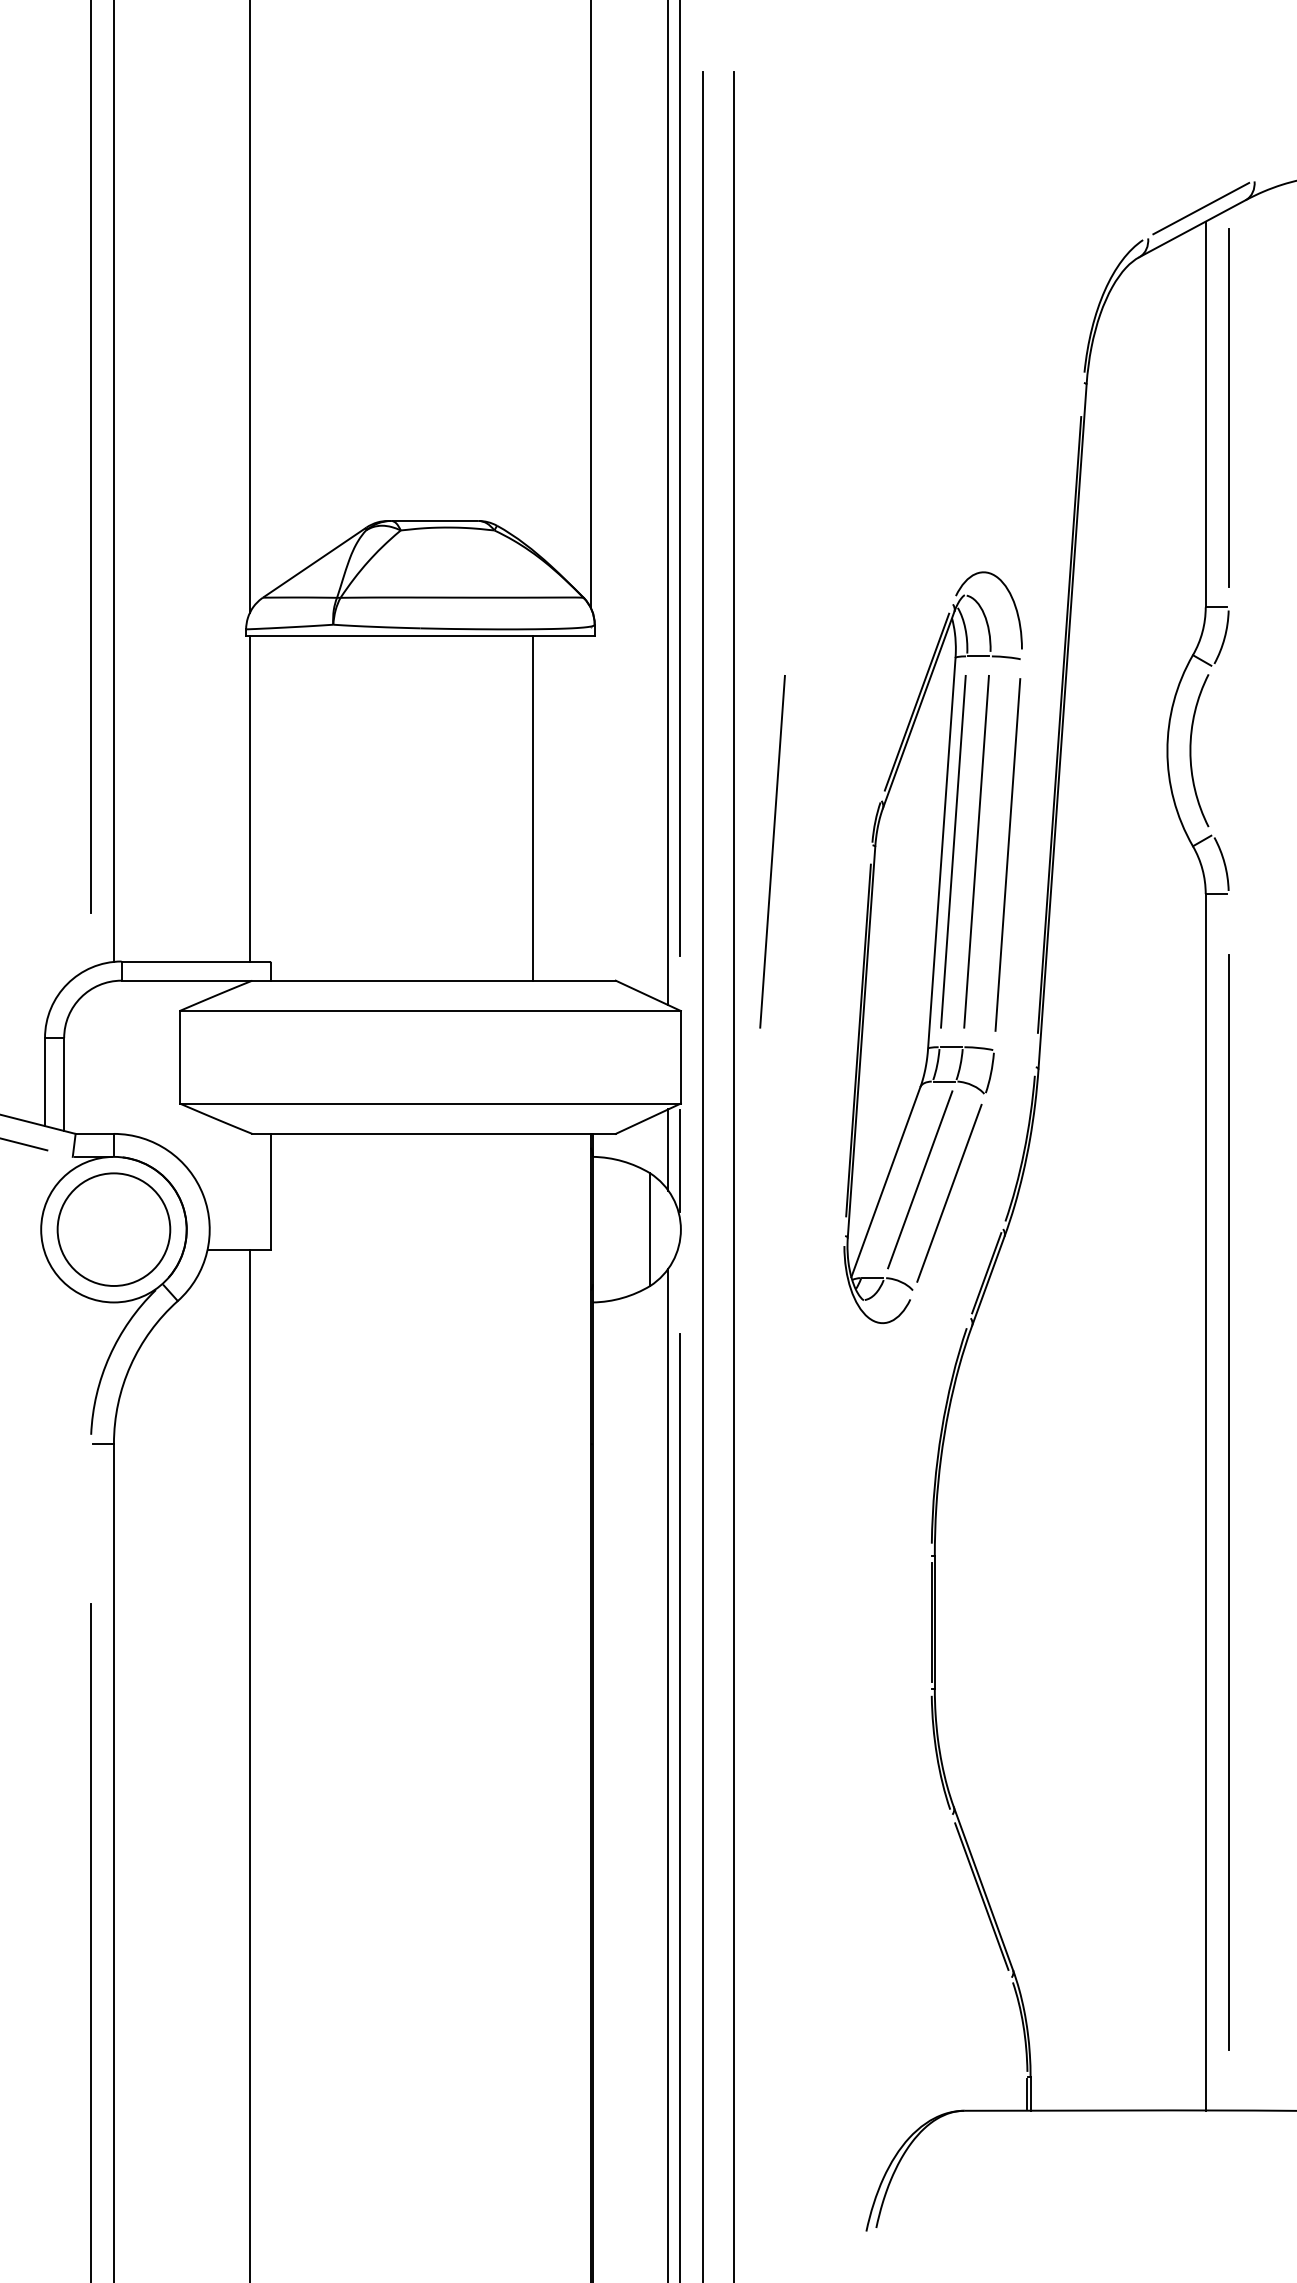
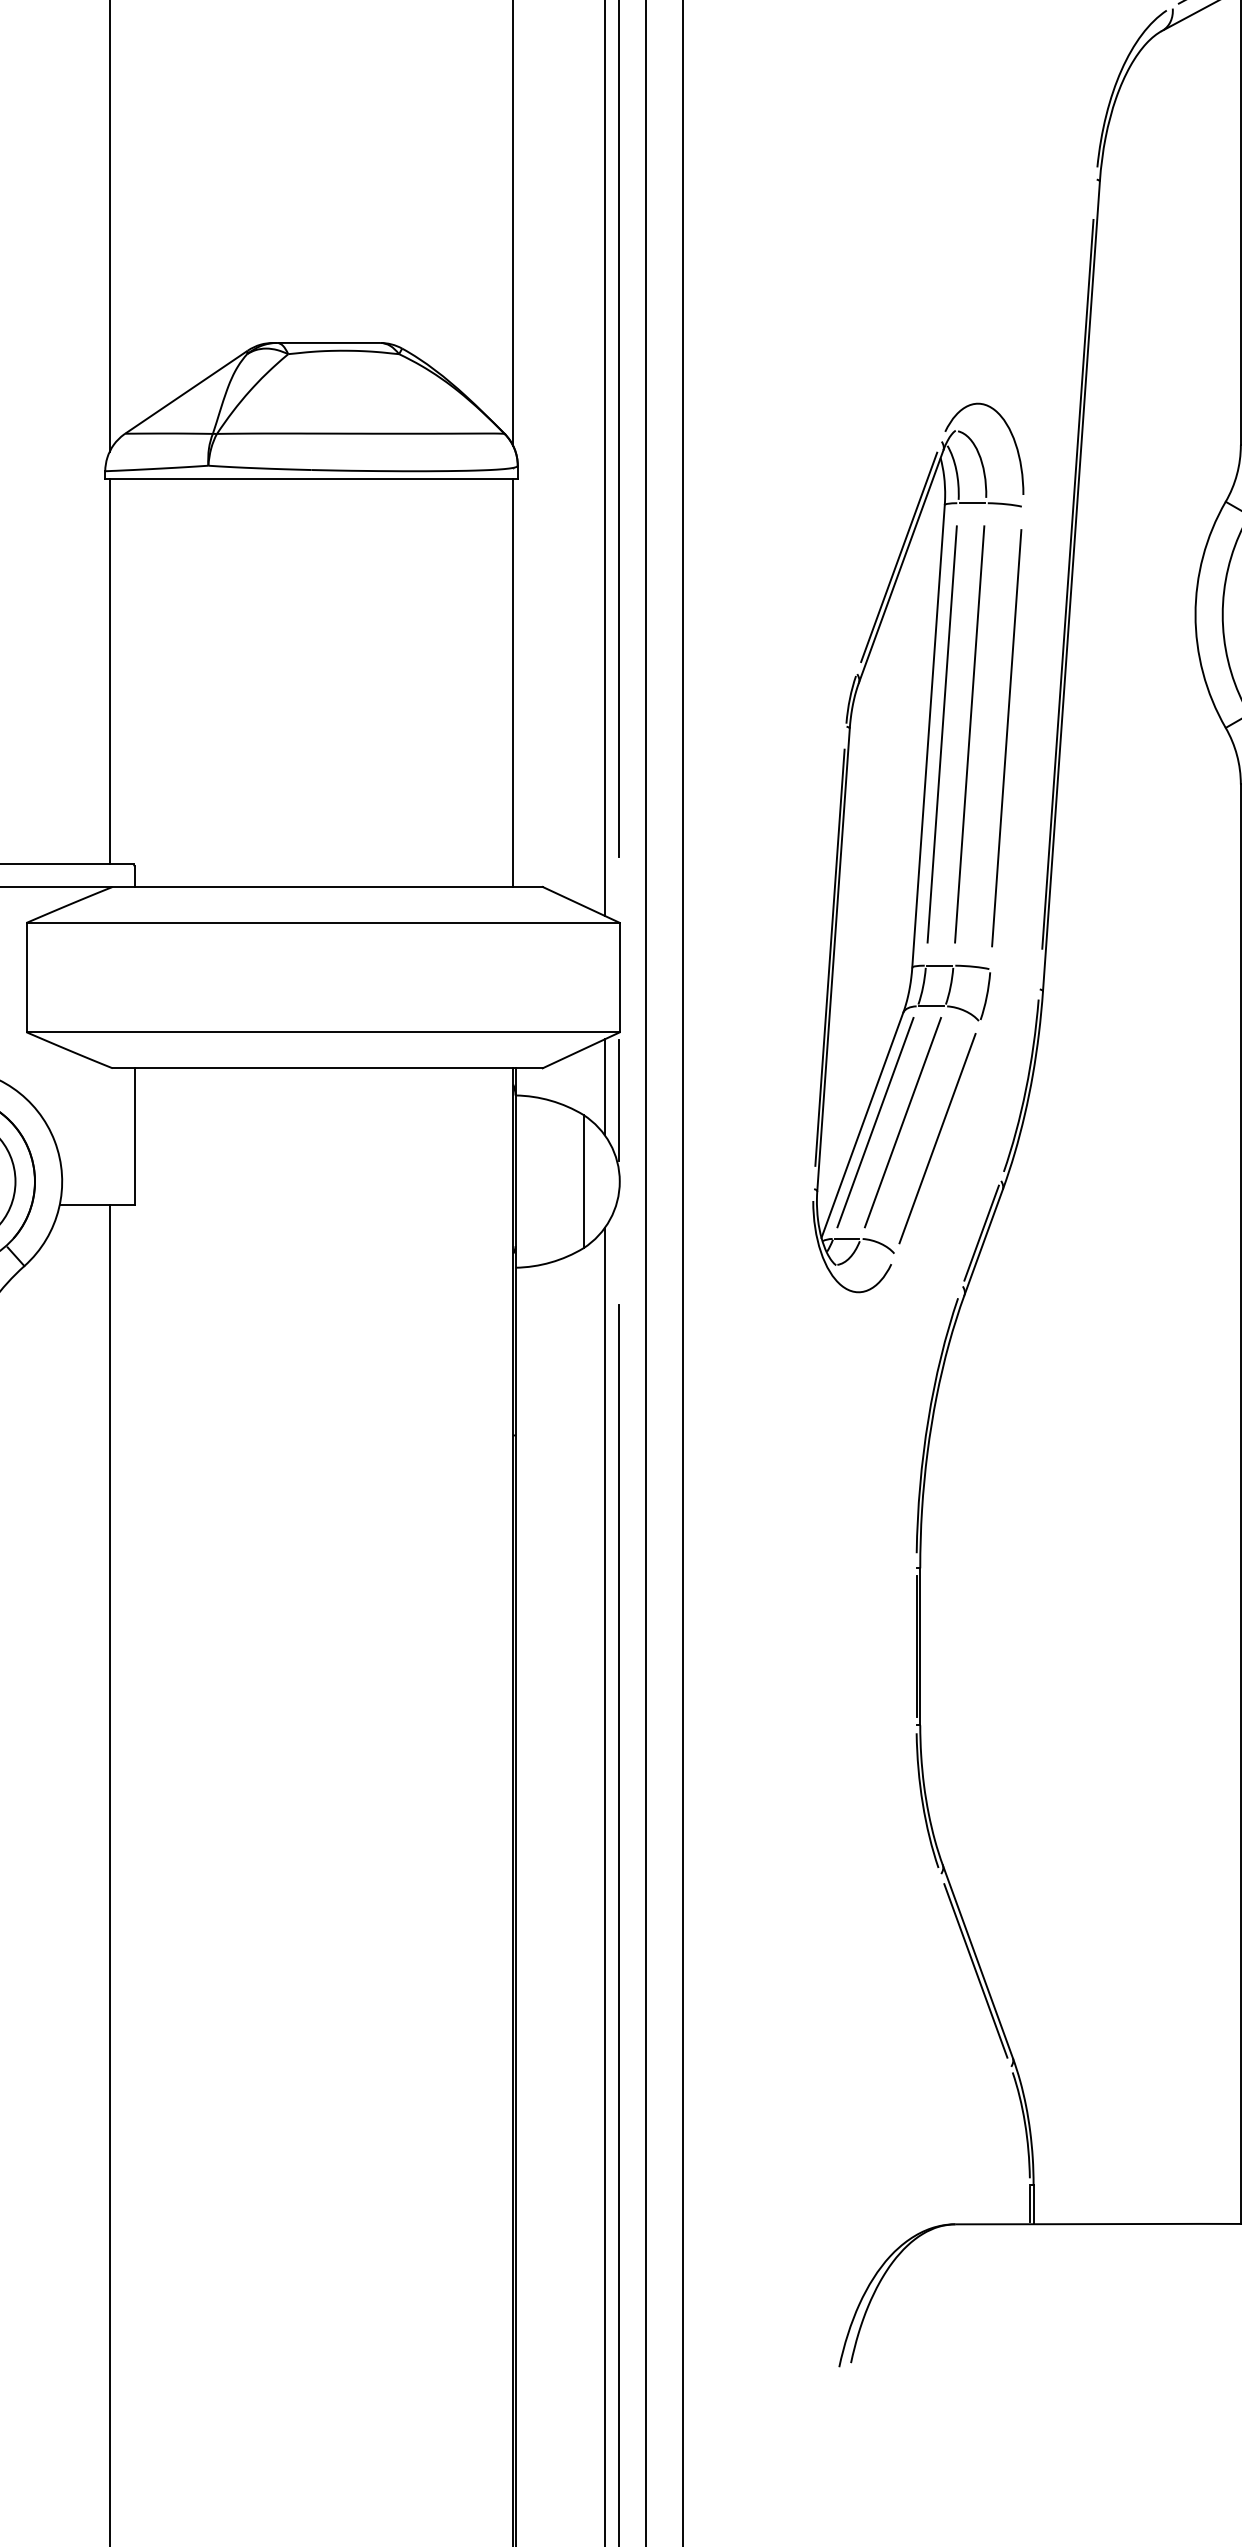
line: (532, 807) -> (512, 682), moved
line: (772, 851) -> (728, 734), removed
line: (896, 1179) -> (874, 1122), added

